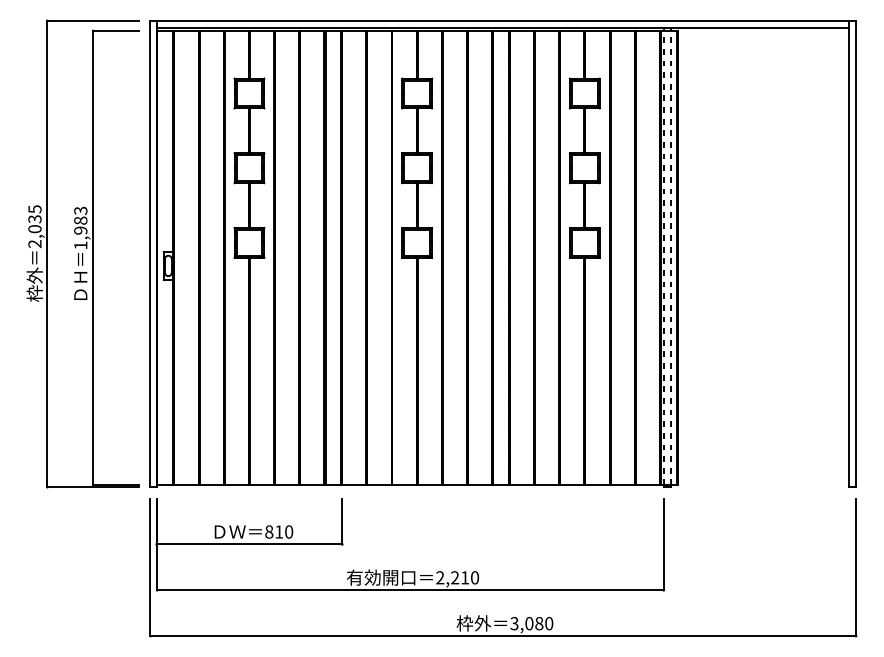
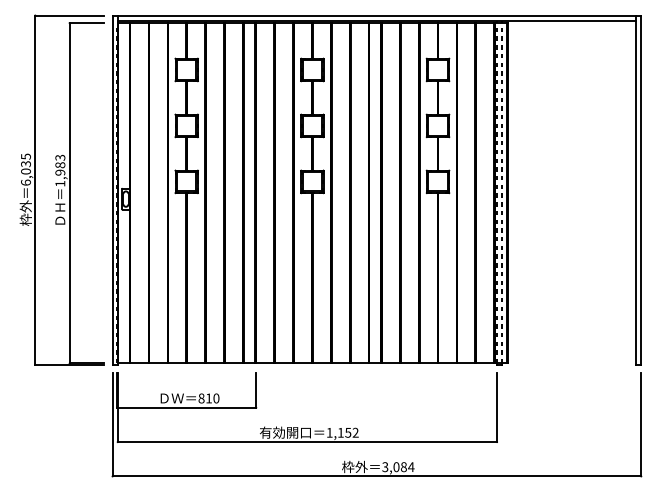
text: (34, 243) -> (25, 182), 2,035 -> 6,035
text: (457, 577) -> (342, 432), 2,210 -> 1,152
text: (548, 623) -> (410, 467), 3,080 -> 3,084

